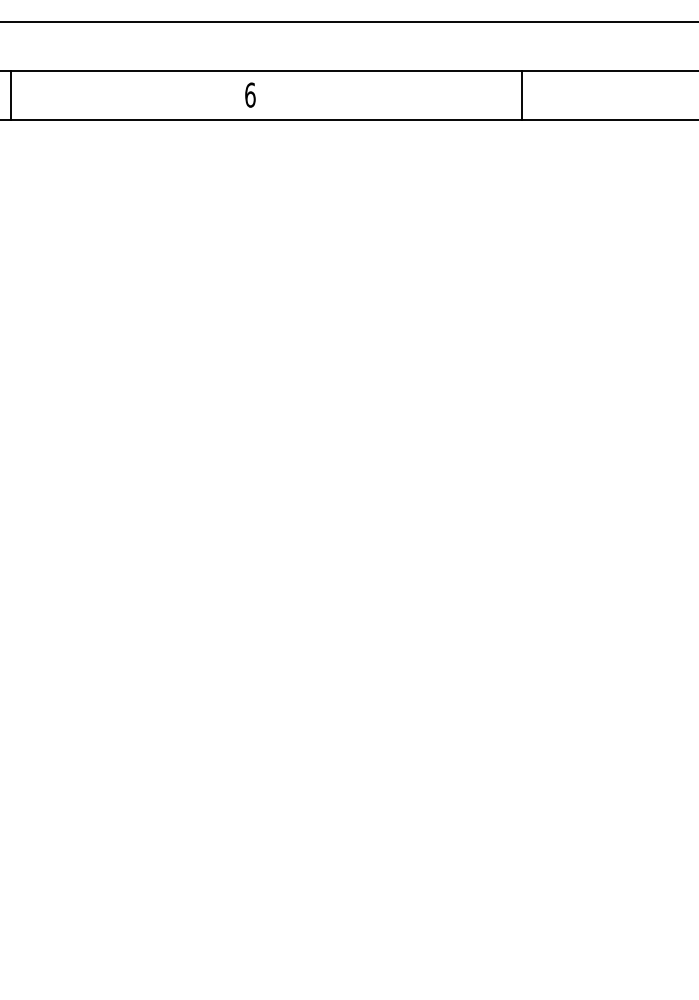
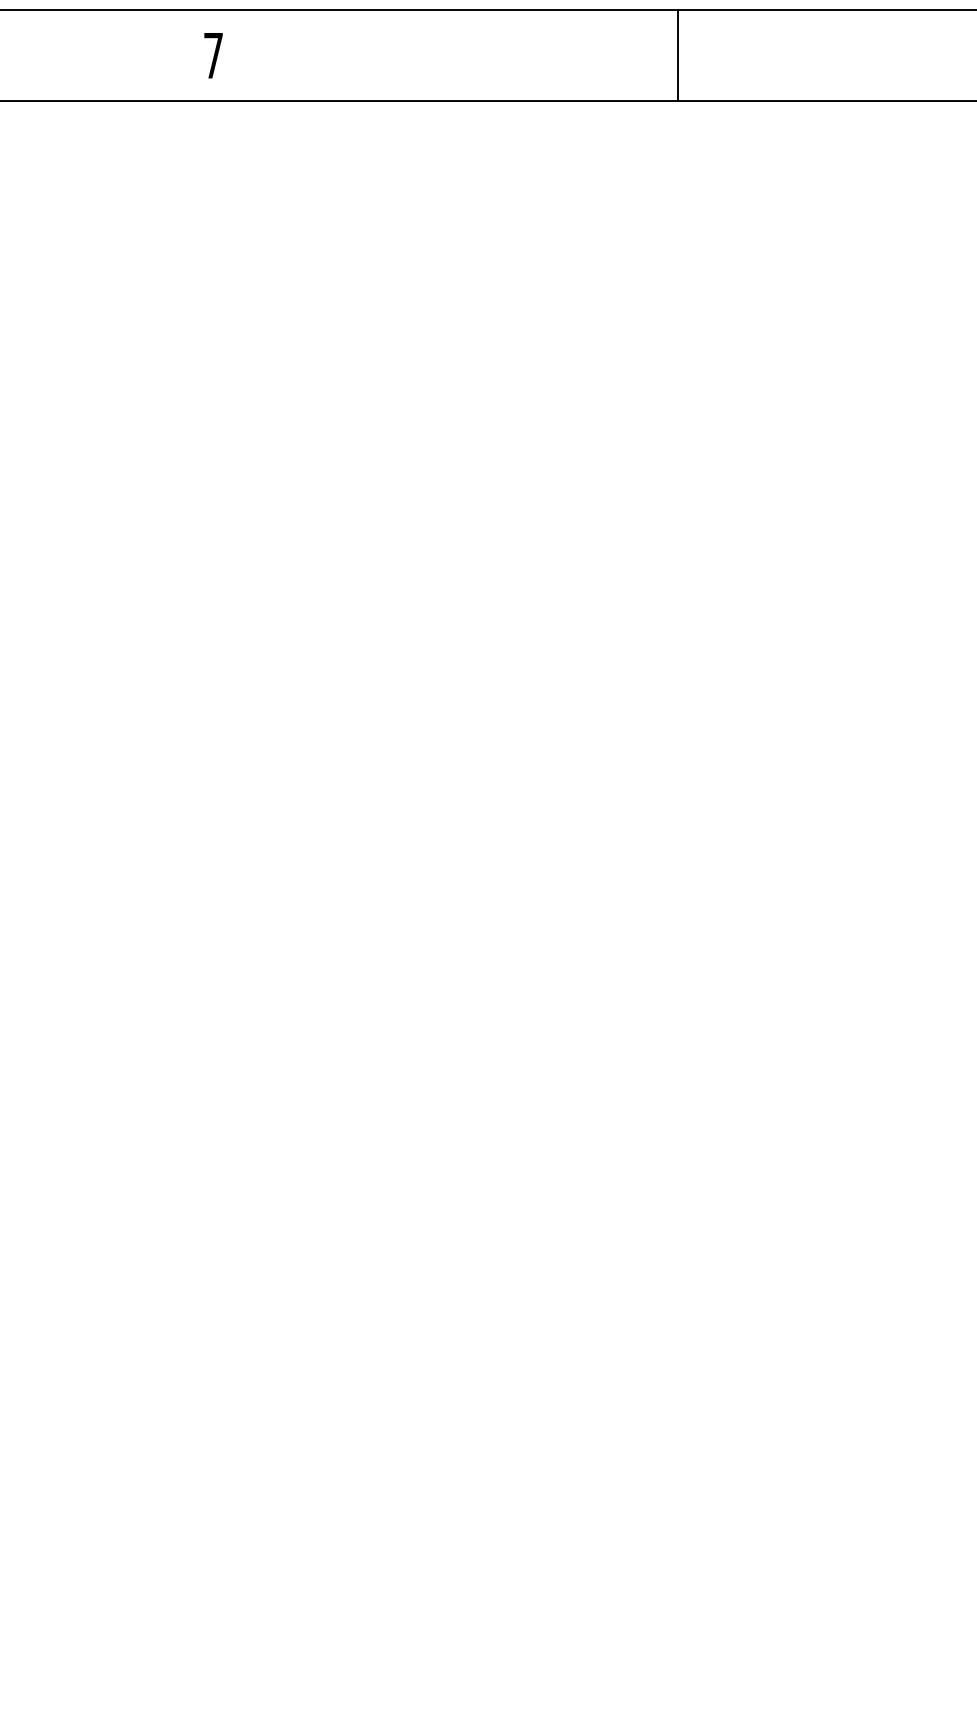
text: (250, 94) -> (213, 54), 6 -> 7
line: (521, 94) -> (677, 54), moved

